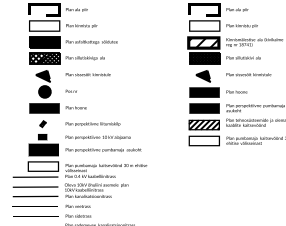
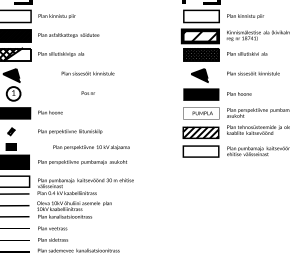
hatch: (48, 58) -> (17, 54), removed
text: (87, 74) -> (87, 73), moved
text: (70, 90) -> (87, 92), moved
fill: (44, 91) -> (13, 93), removed
fill: (204, 108) -> (201, 113), removed
text: (97, 137) -> (90, 147), moved

